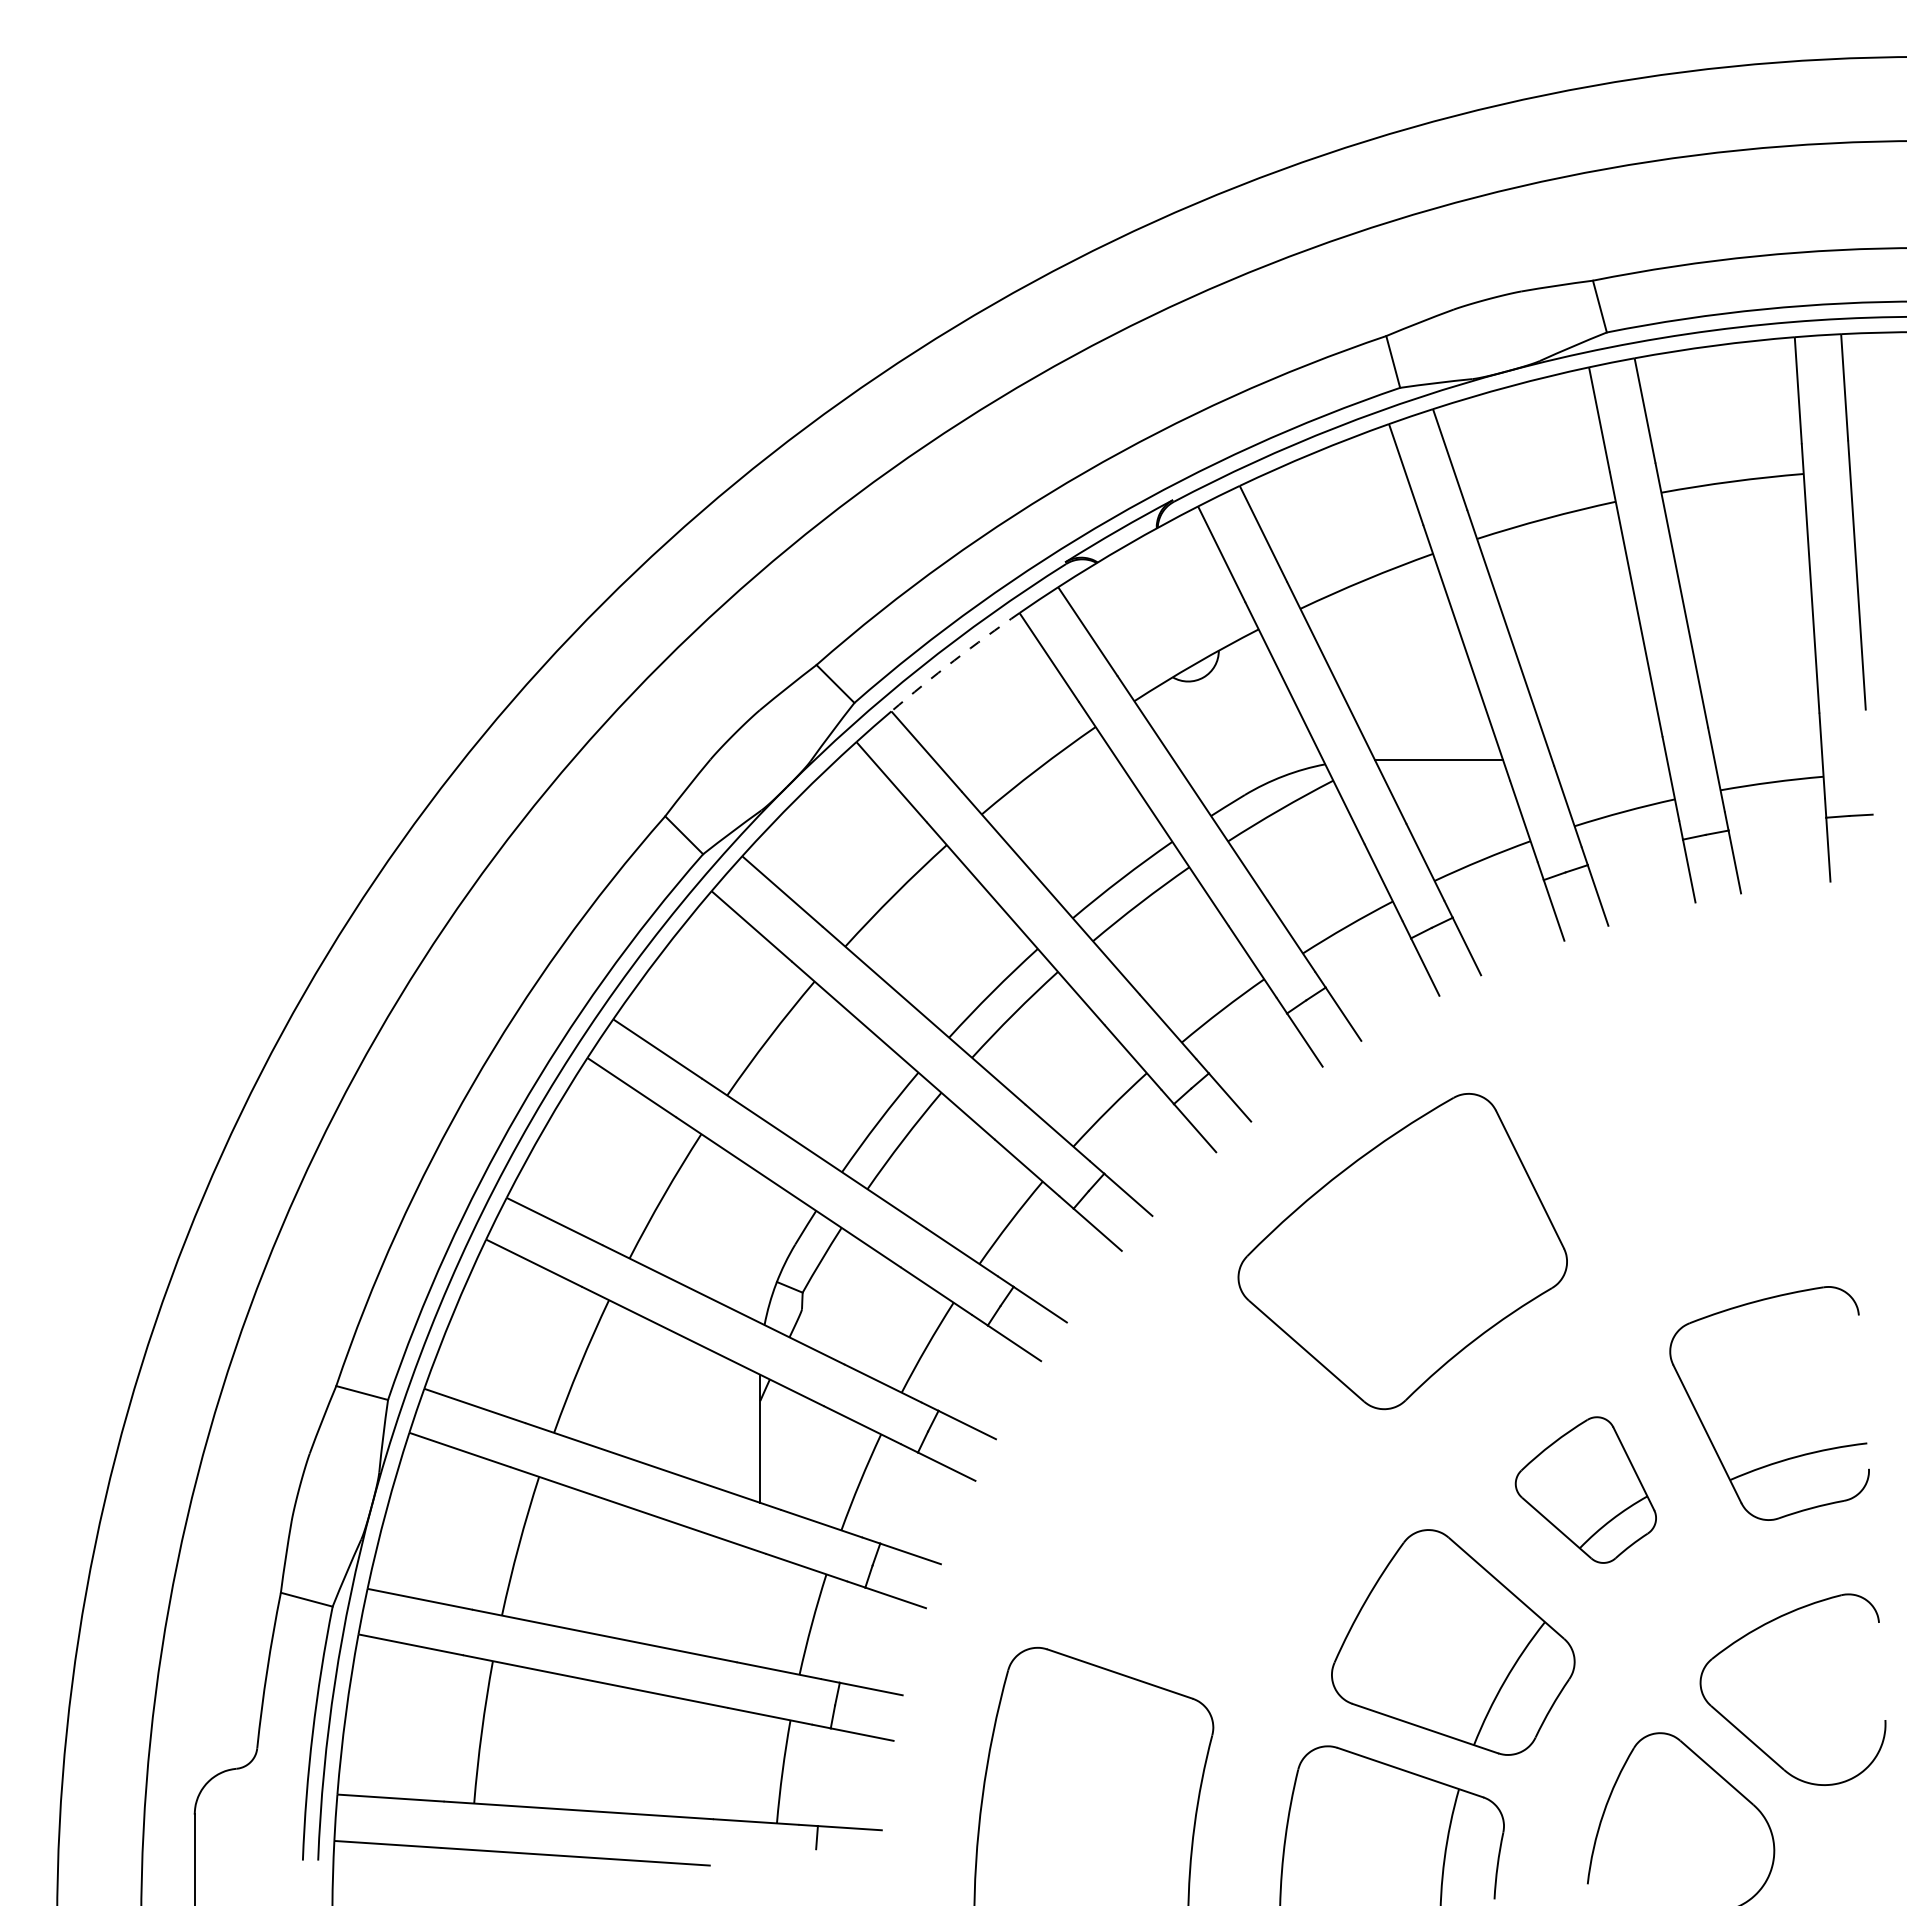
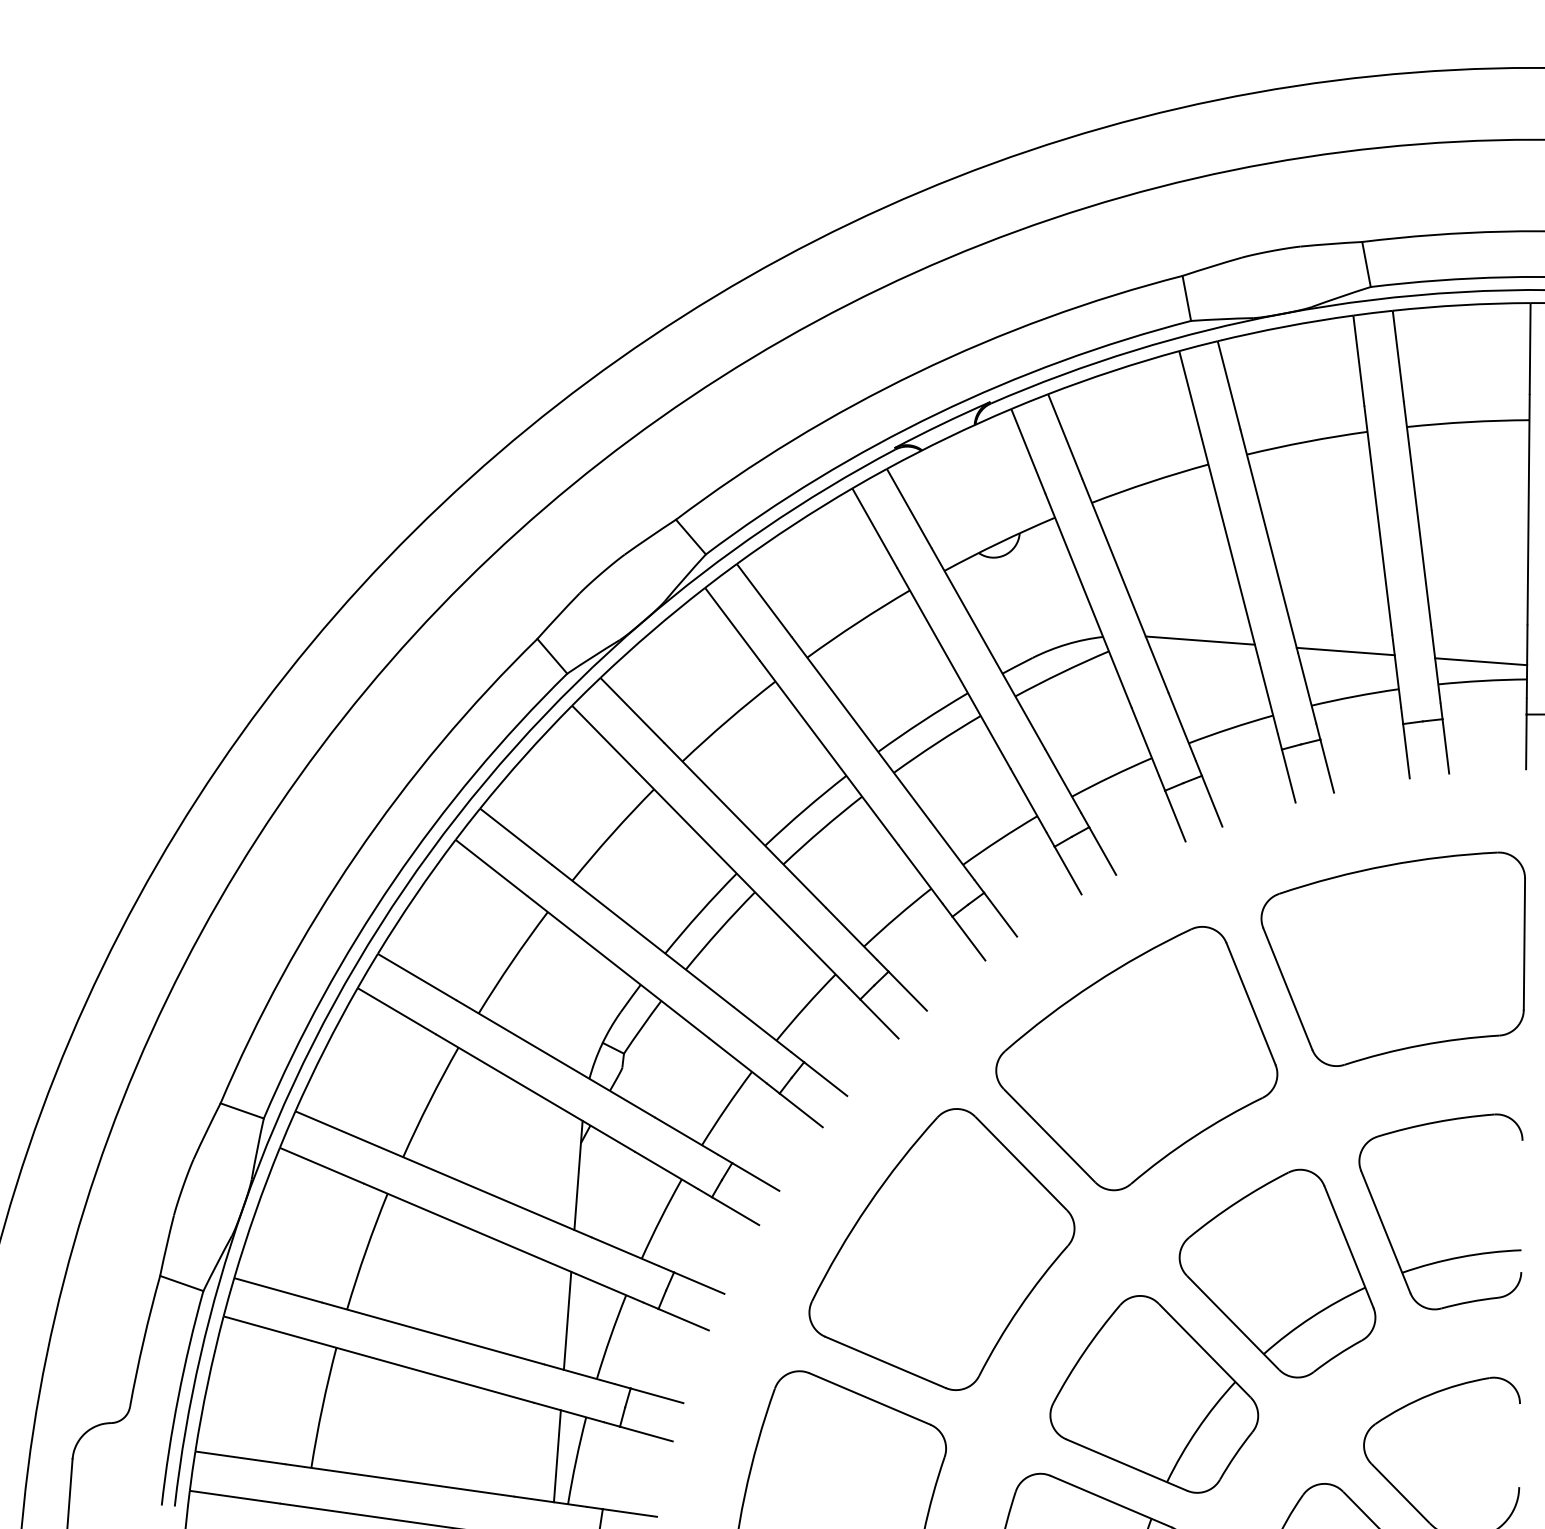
arc: (954, 660) -> (793, 524), dashed -> solid
line: (1609, 760) -> (1345, 651), added
line: (1768, 760) -> (1481, 662), added
part: (1691, 1112) -> (1392, 957), added
part: (1585, 1489) -> (1278, 1271), size x1.67
part: (1192, 1492) -> (943, 1248), added
line: (760, 1608) -> (567, 1320), added
line: (760, 1768) -> (557, 1456), added

